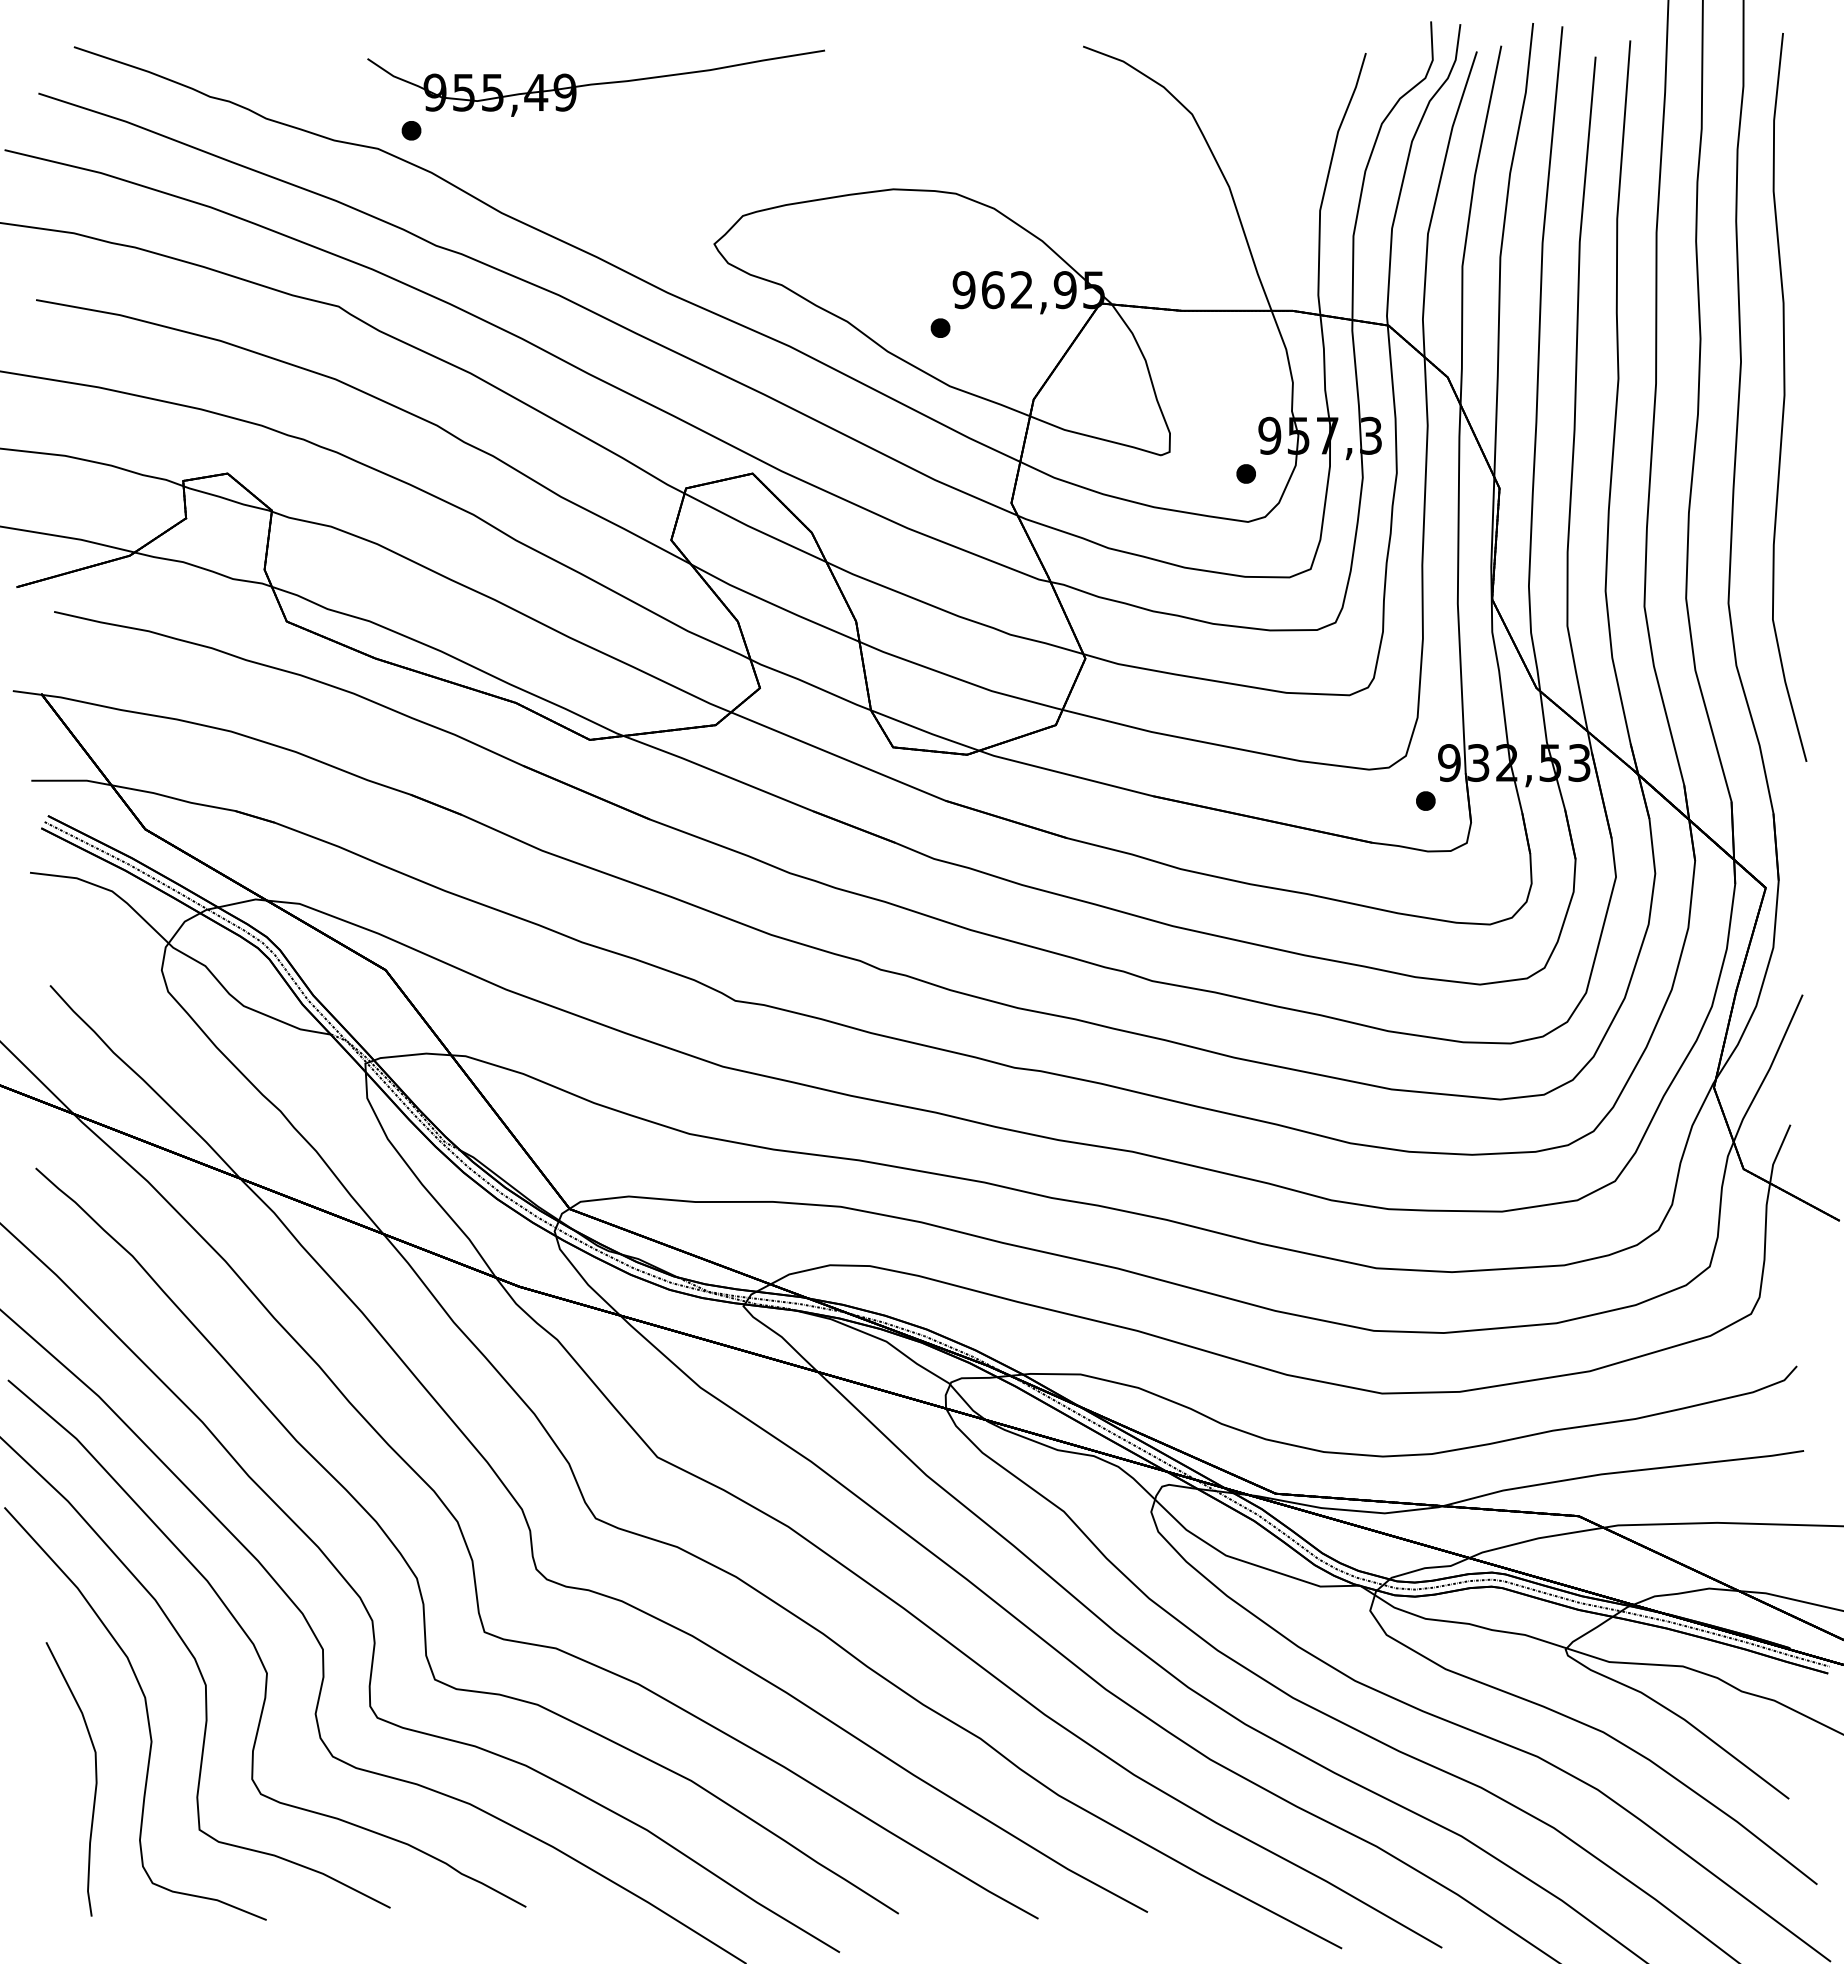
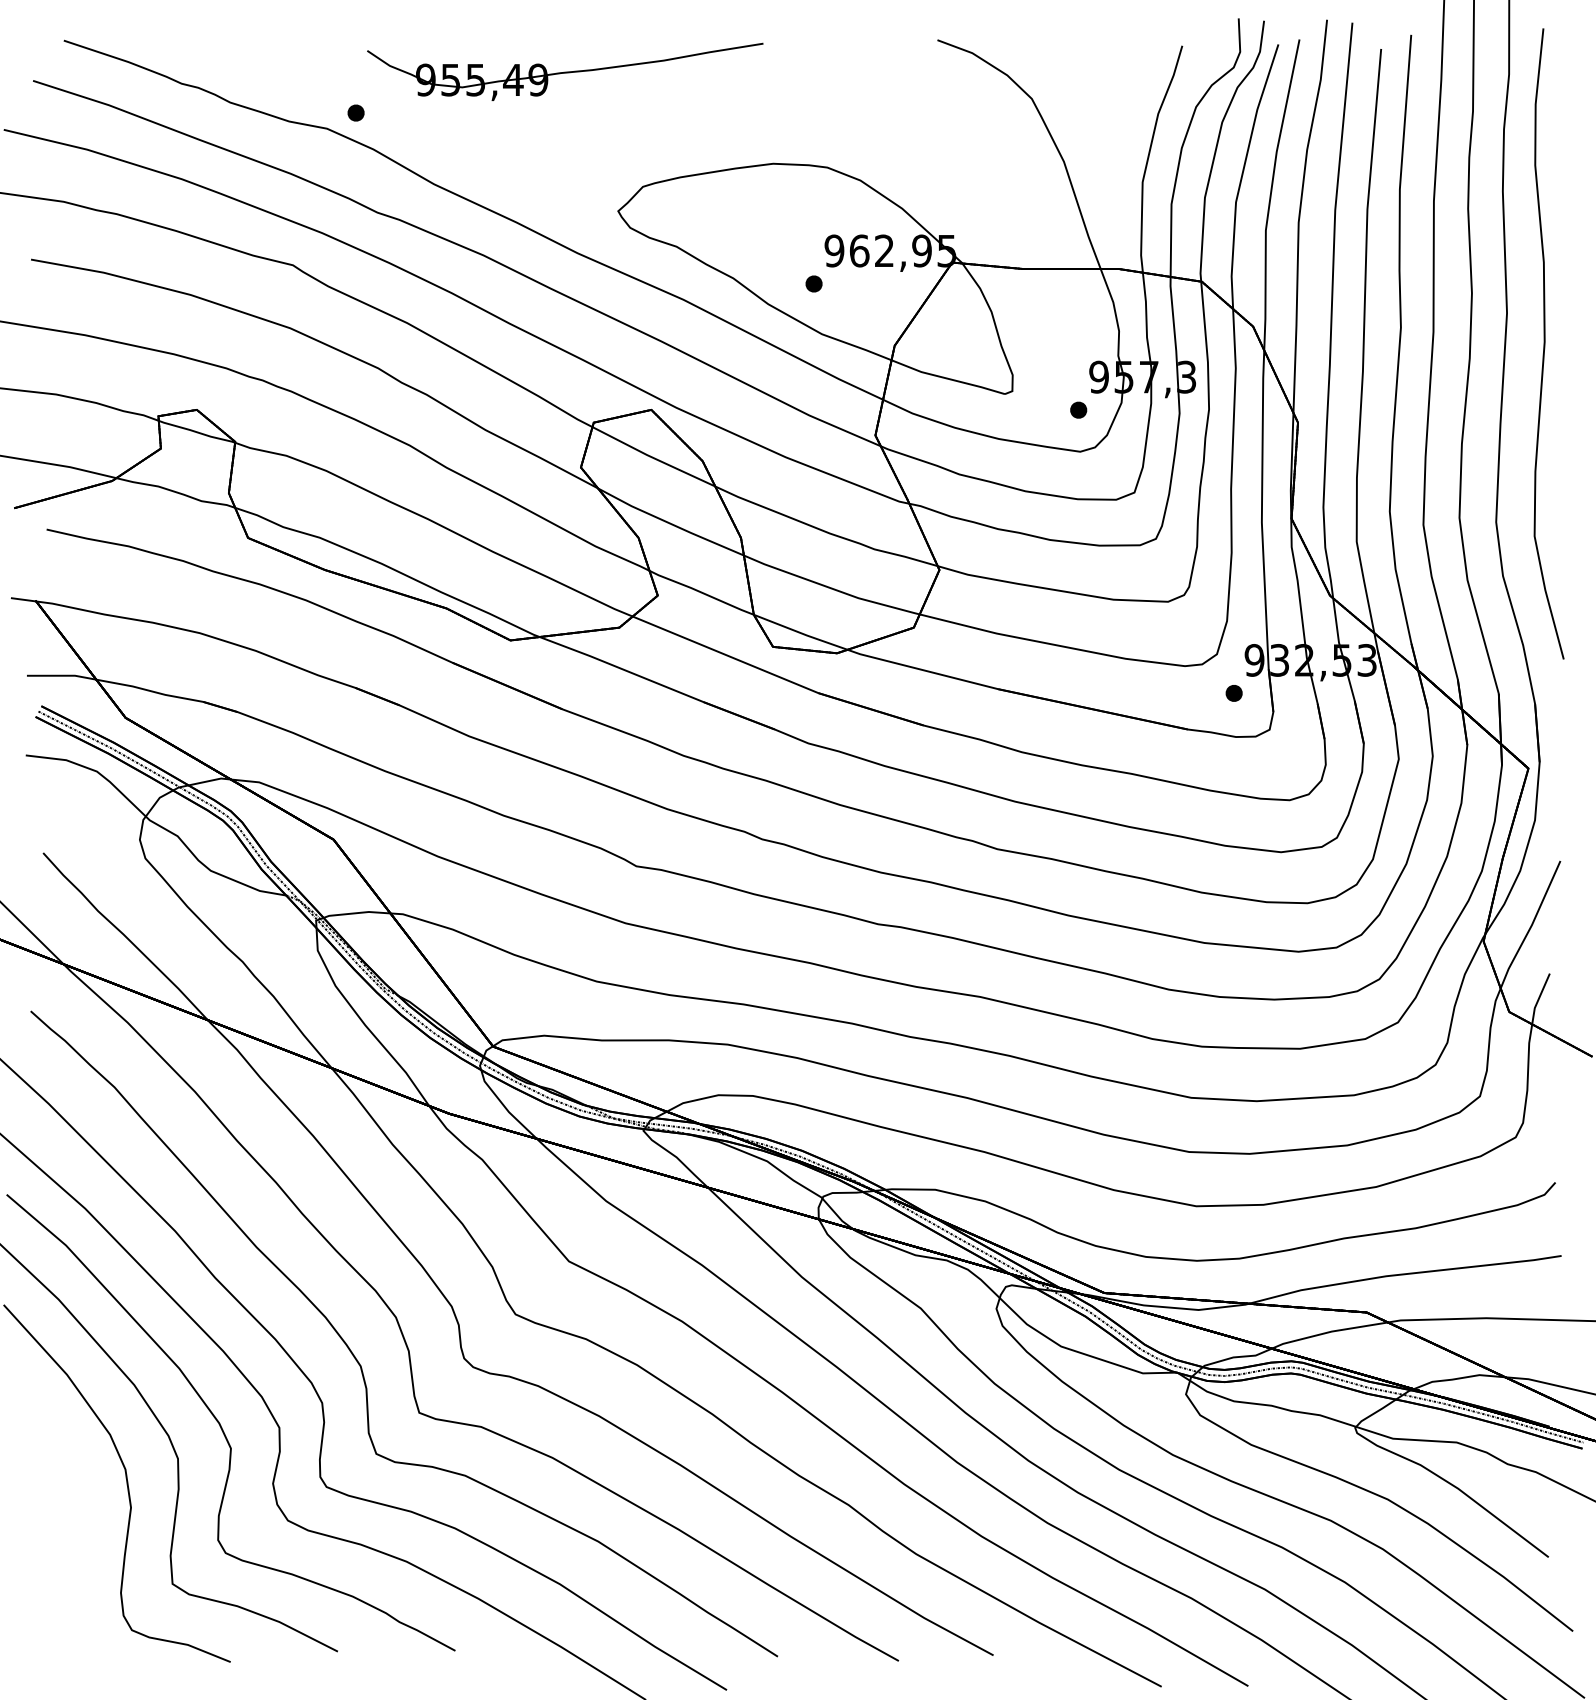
part: (595, 82) -> (564, 71), moved
part: (95, 1779) -> (82, 1540), removed

